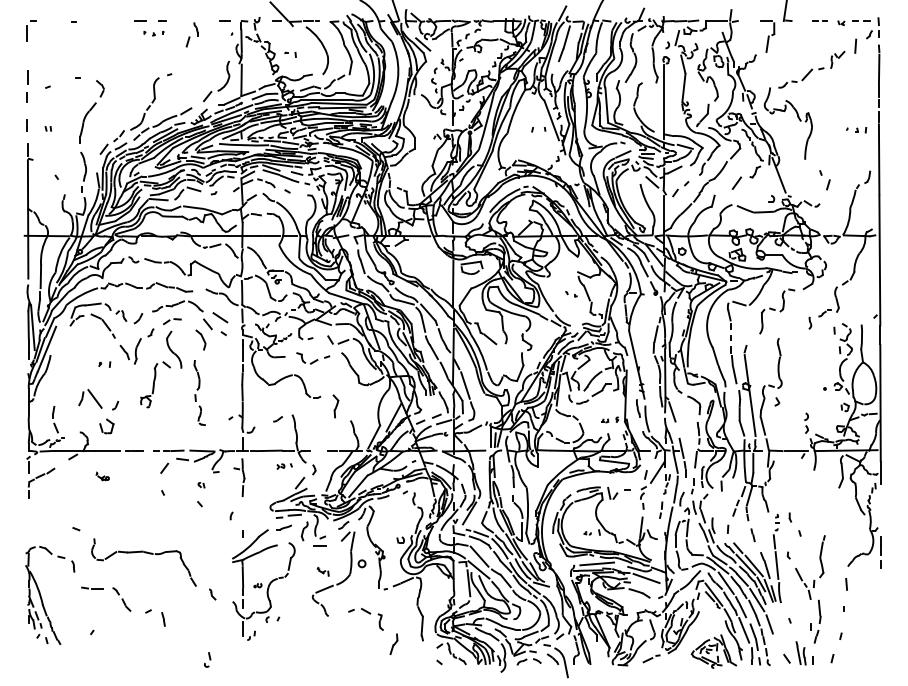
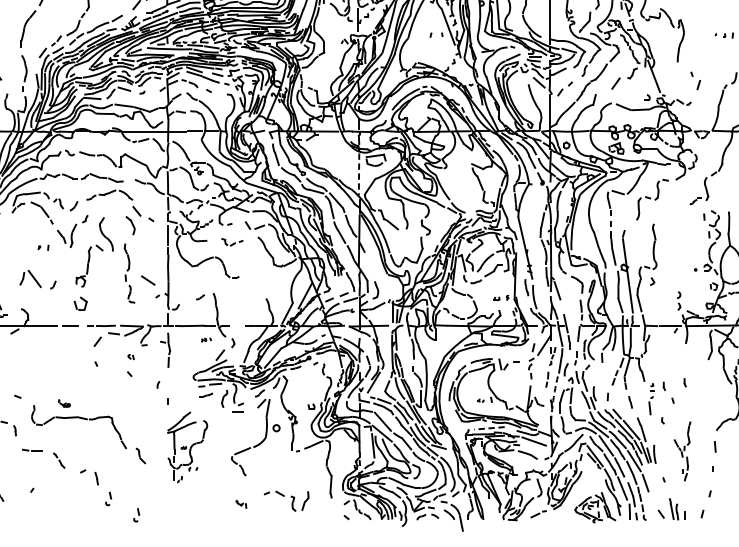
line: (453, 284) -> (359, 175), solid -> dashed
part: (571, 294) -> (466, 184), removed
line: (220, 317) -> (148, 280), moved
part: (172, 321) -> (104, 208), removed
part: (810, 322) -> (682, 209), removed
part: (313, 358) -> (232, 242), size x0.7
line: (465, 385) -> (370, 266), removed
part: (335, 406) -> (252, 285), removed
part: (106, 426) -> (80, 303), moved
part: (284, 466) -> (206, 340), size x0.7
part: (102, 476) -> (64, 403), moved
part: (813, 513) -> (685, 382), added
arc: (667, 533) -> (553, 400), solid -> dashed
line: (597, 563) -> (489, 427), solid -> dashed
line: (776, 565) -> (651, 429), removed
part: (322, 571) -> (240, 504), moved
part: (263, 584) -> (187, 446), size x0.7
part: (810, 589) -> (682, 451), size x0.6
part: (212, 594) -> (141, 456), size x1.6
part: (121, 599) -> (58, 460), size x0.7
part: (367, 613) -> (281, 495), moved
part: (176, 641) -> (108, 498), added

